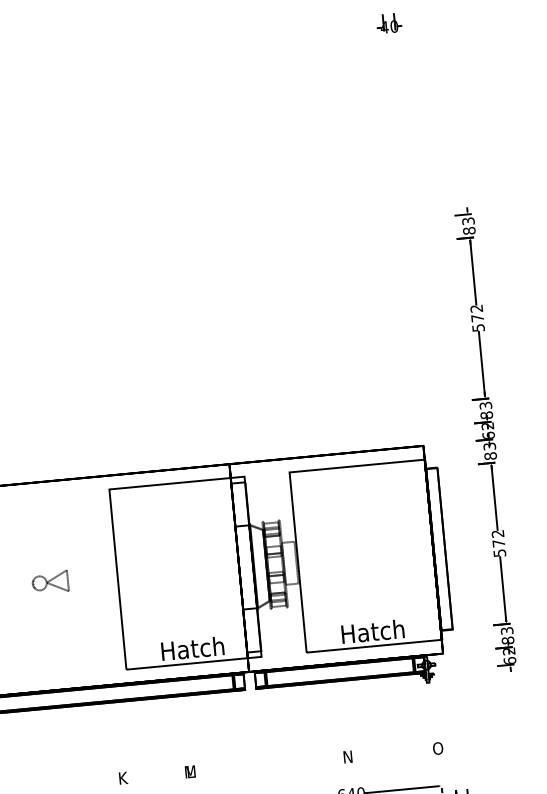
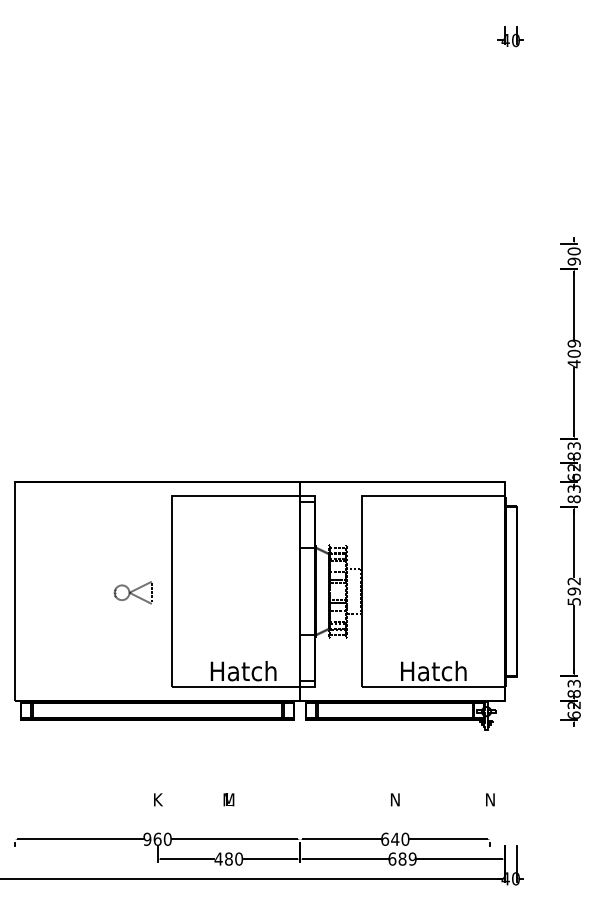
text: (468, 226) -> (573, 256), 83 -> 90
text: (476, 318) -> (573, 353), 572 -> 409
text: (498, 543) -> (573, 591), 572 -> 592
part: (49, 582) -> (132, 592), moved
text: (438, 748) -> (490, 799), O -> N

